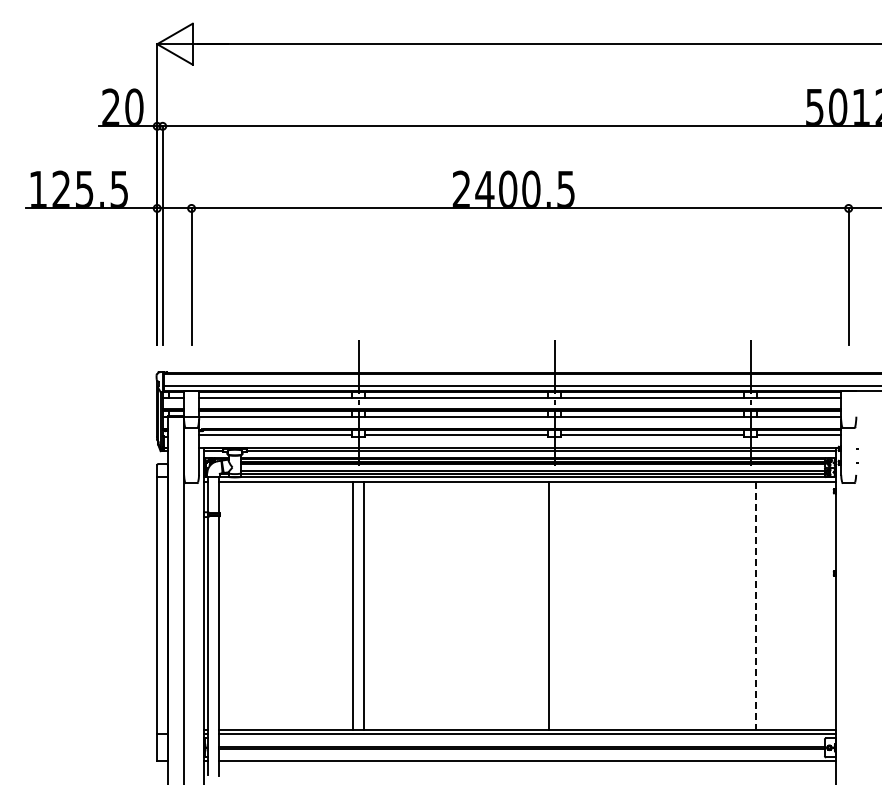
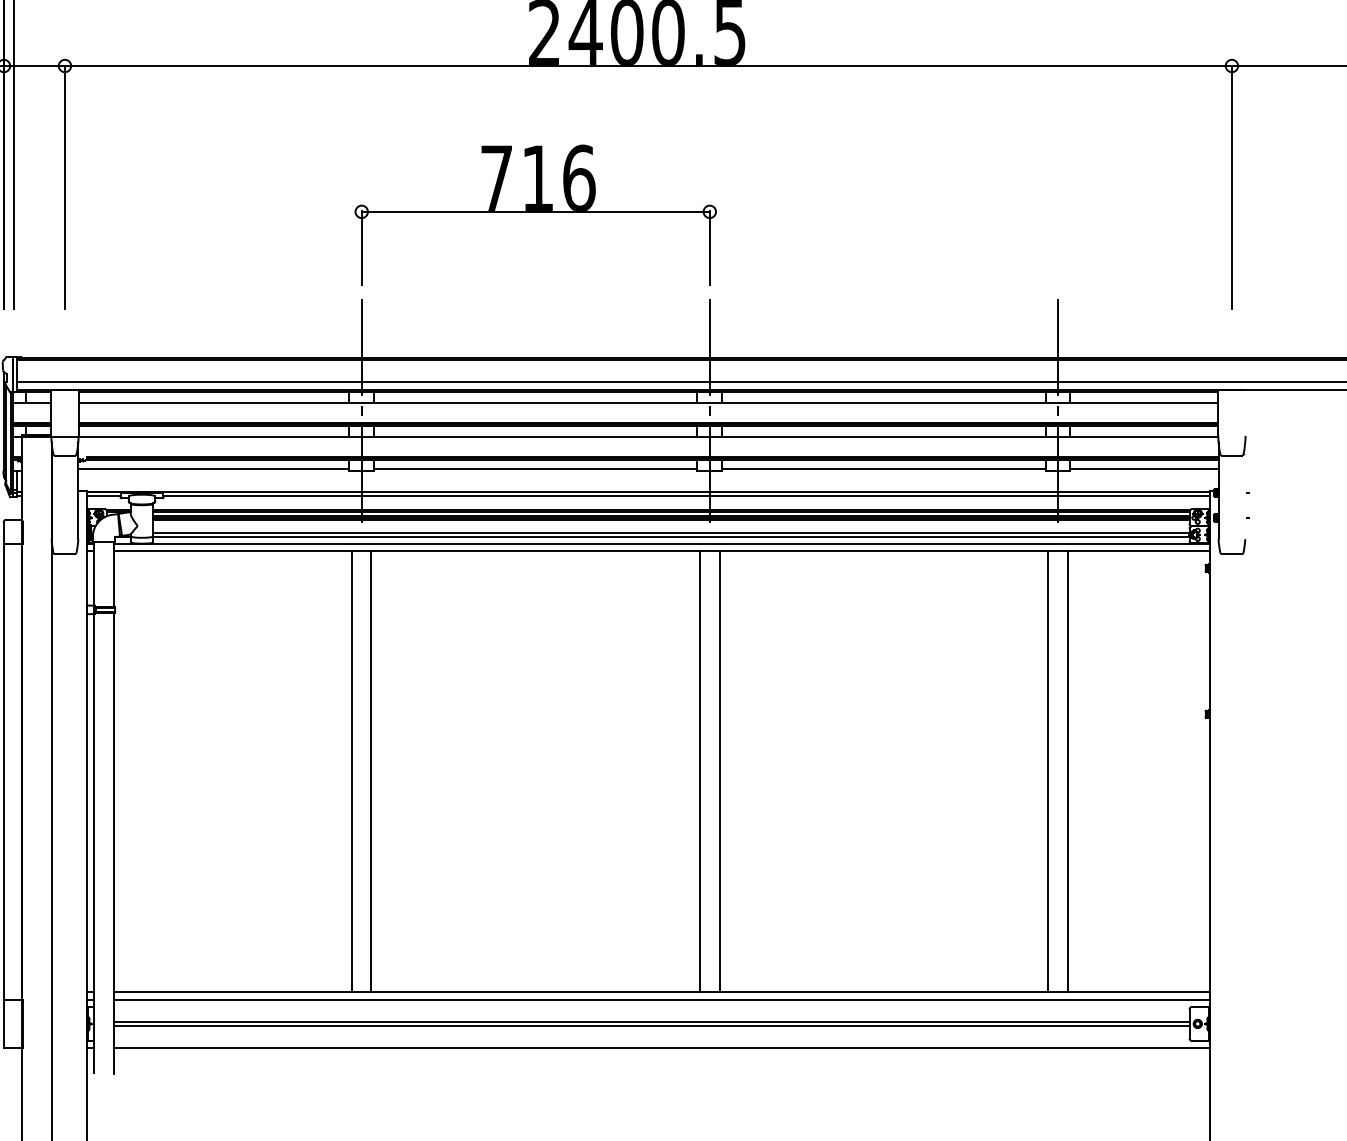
part: (456, 292) -> (535, 215), added
line: (560, 605) -> (720, 771), added
line: (745, 605) -> (1048, 771), added
line: (756, 606) -> (1068, 772), dashed -> solid

